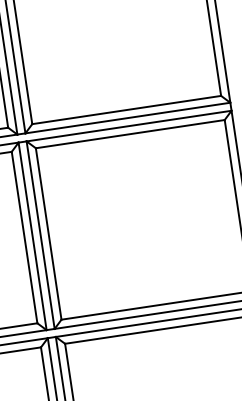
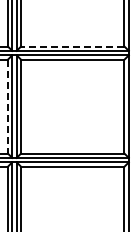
line: (126, 110) -> (72, 46), solid -> dashed
line: (23, 237) -> (7, 106), solid -> dashed

